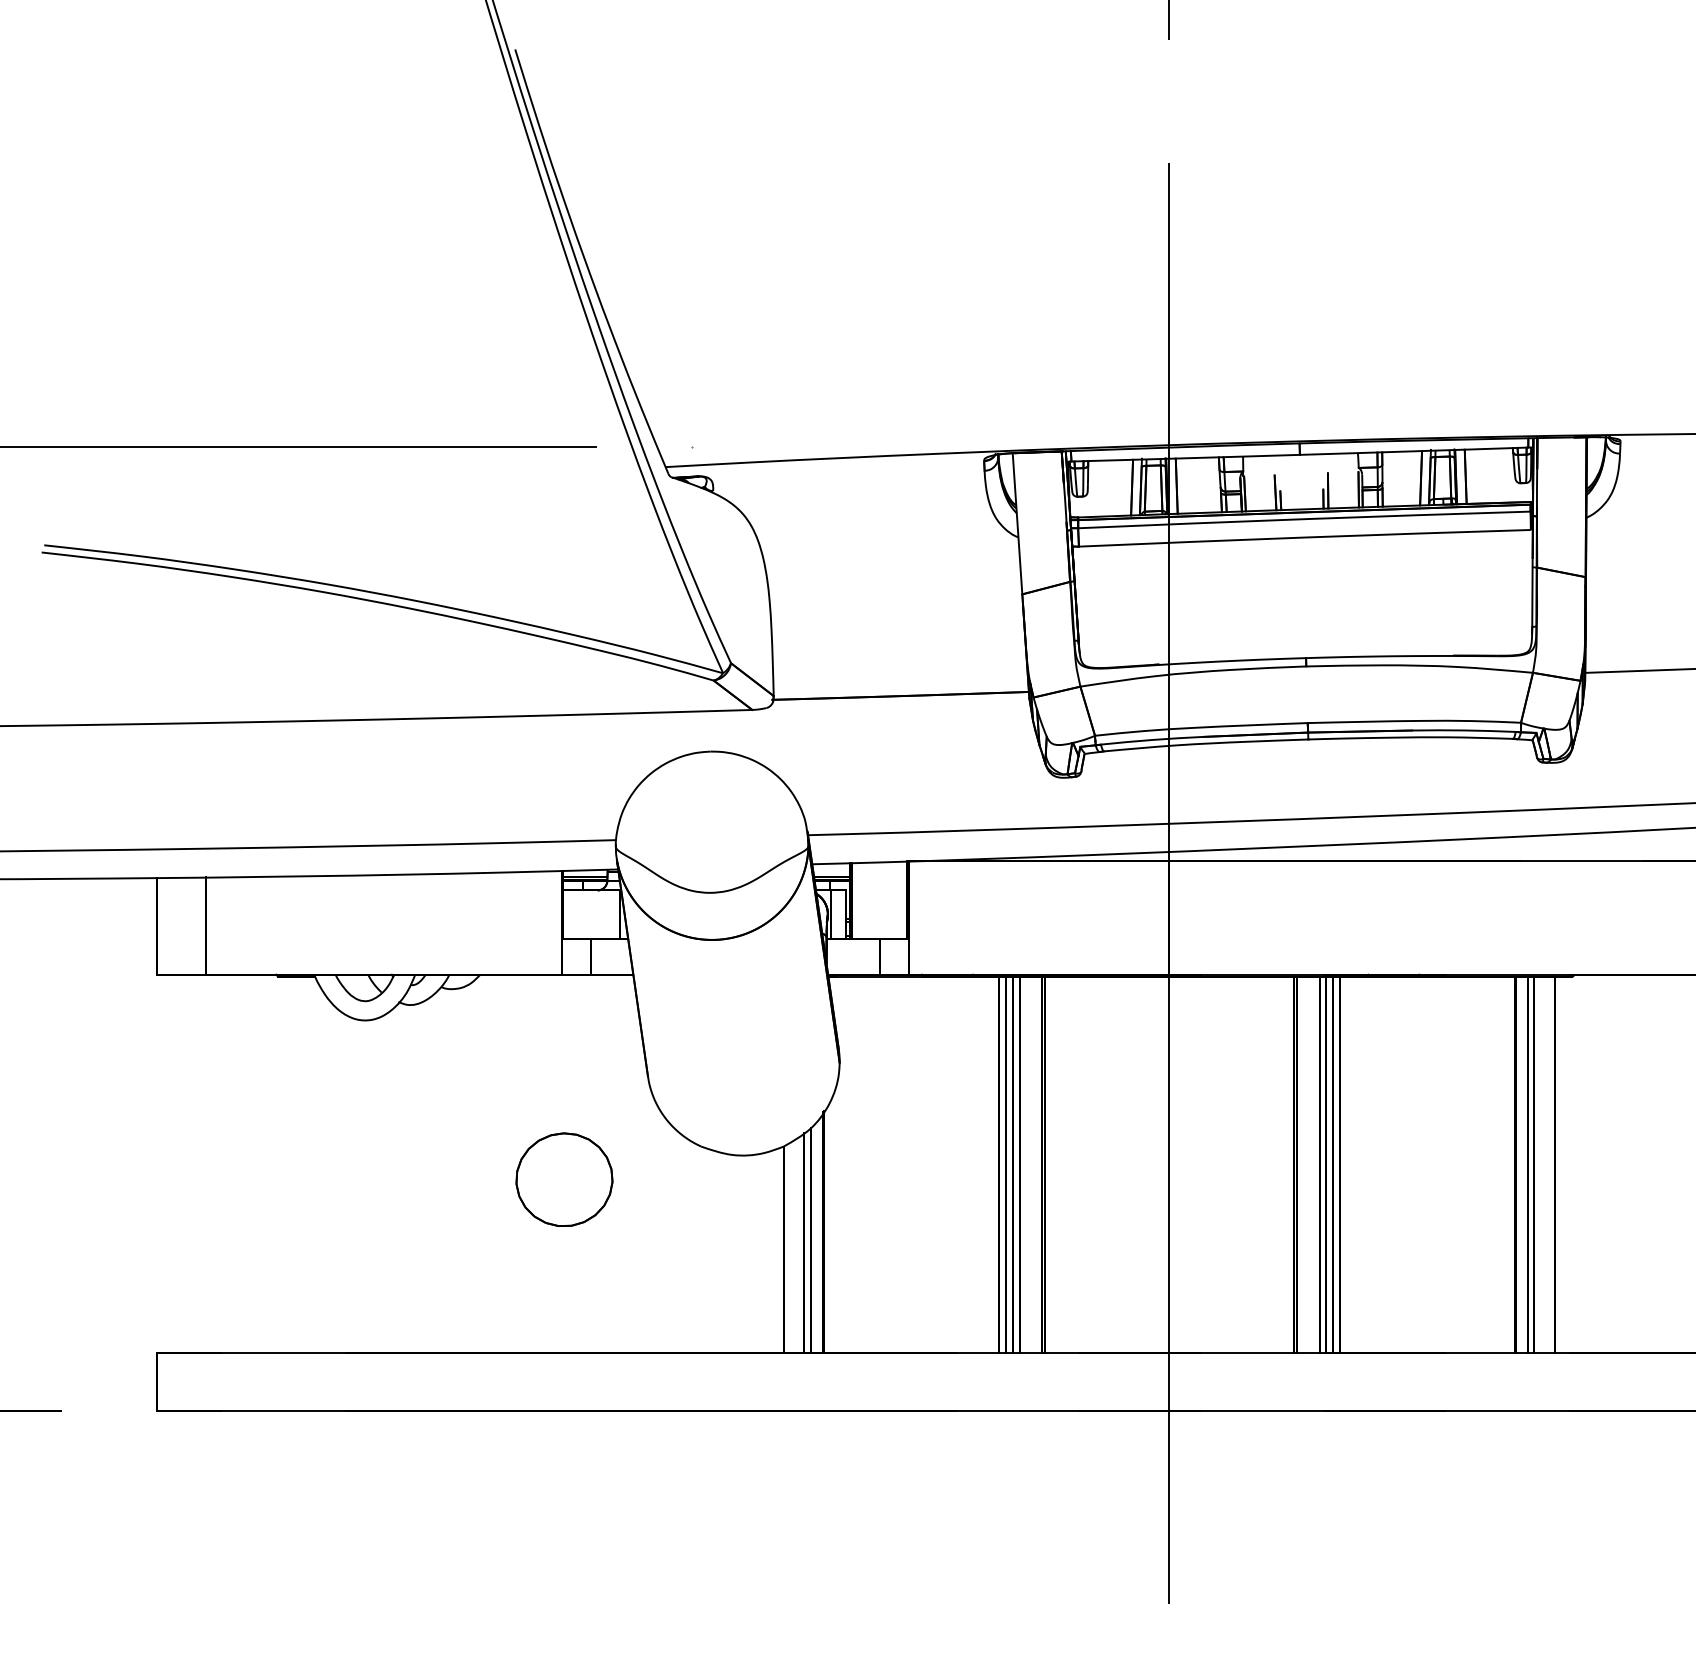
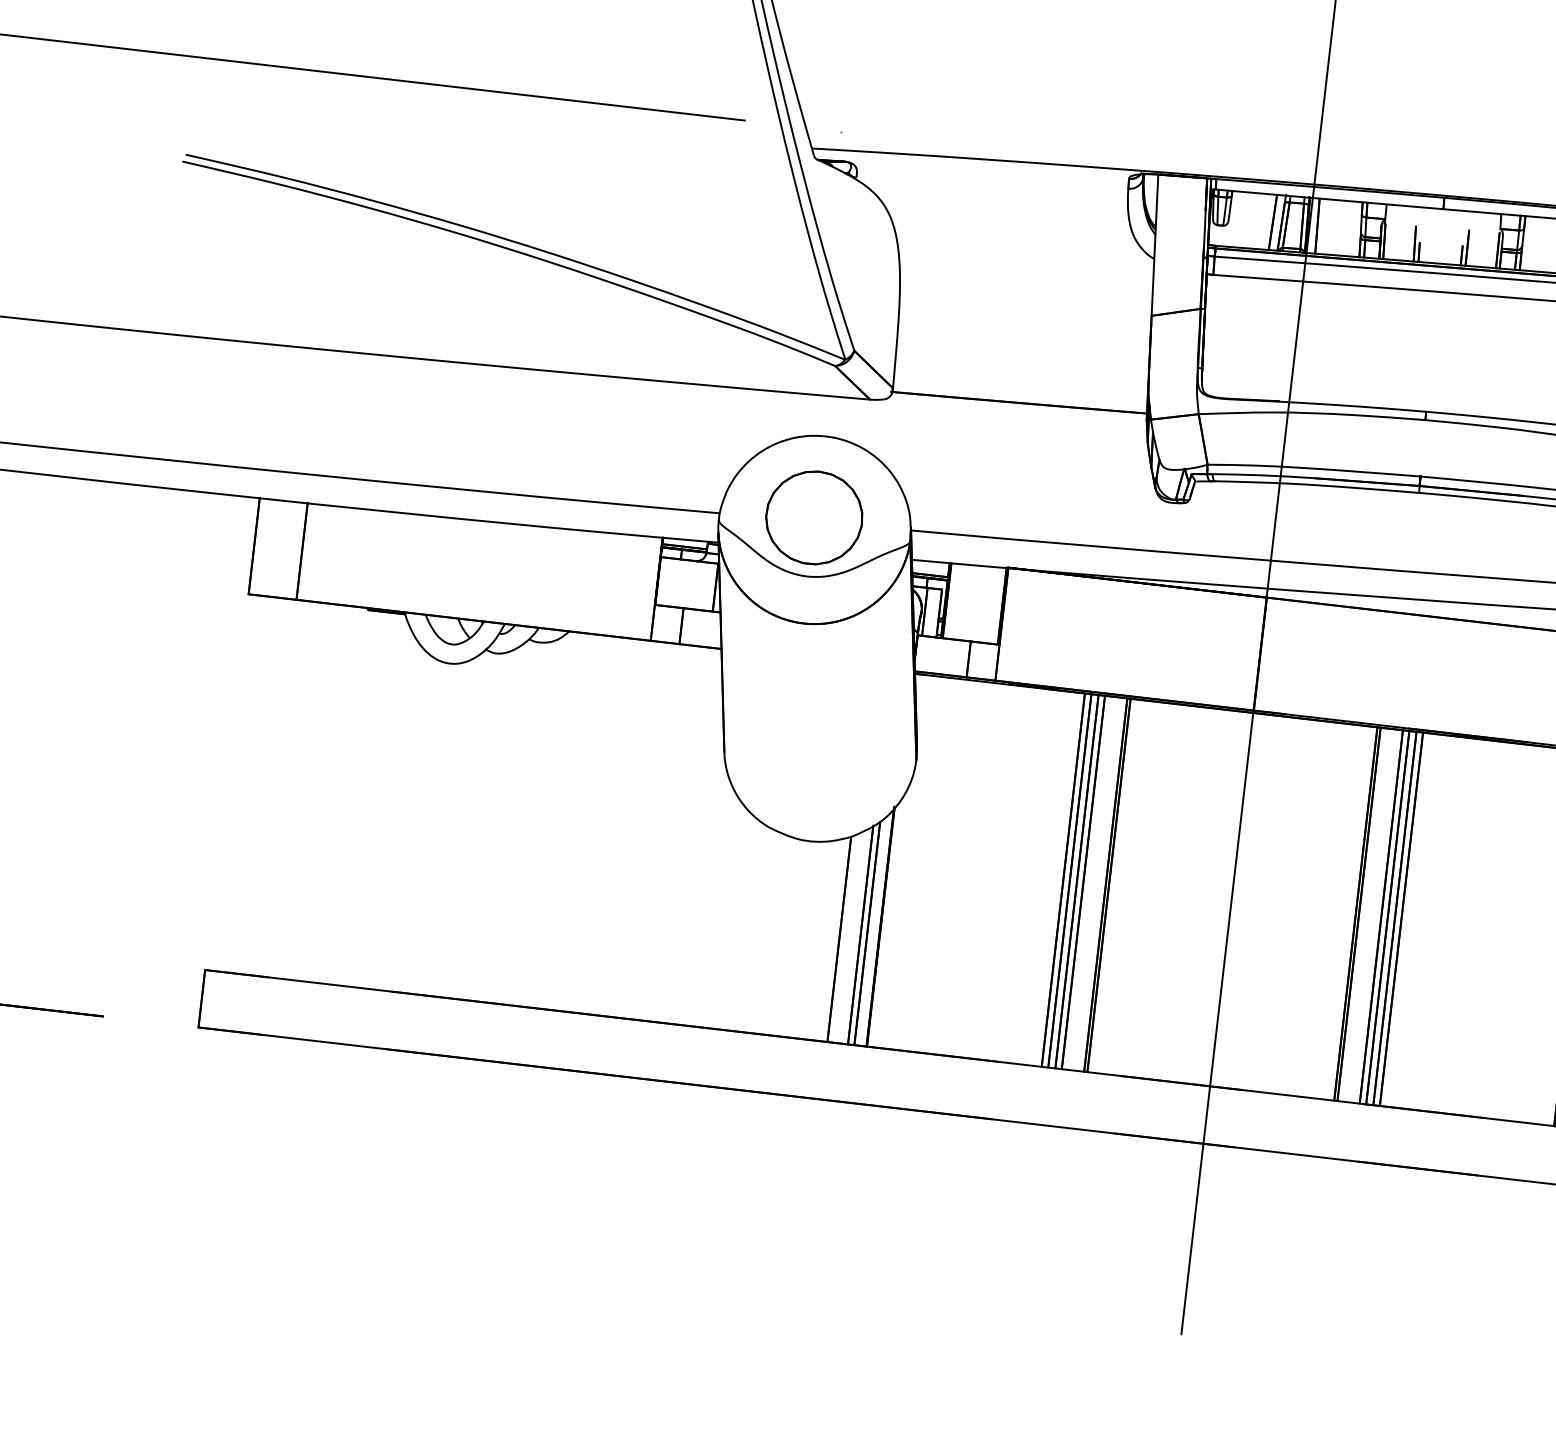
part: (564, 1179) -> (814, 517), moved

